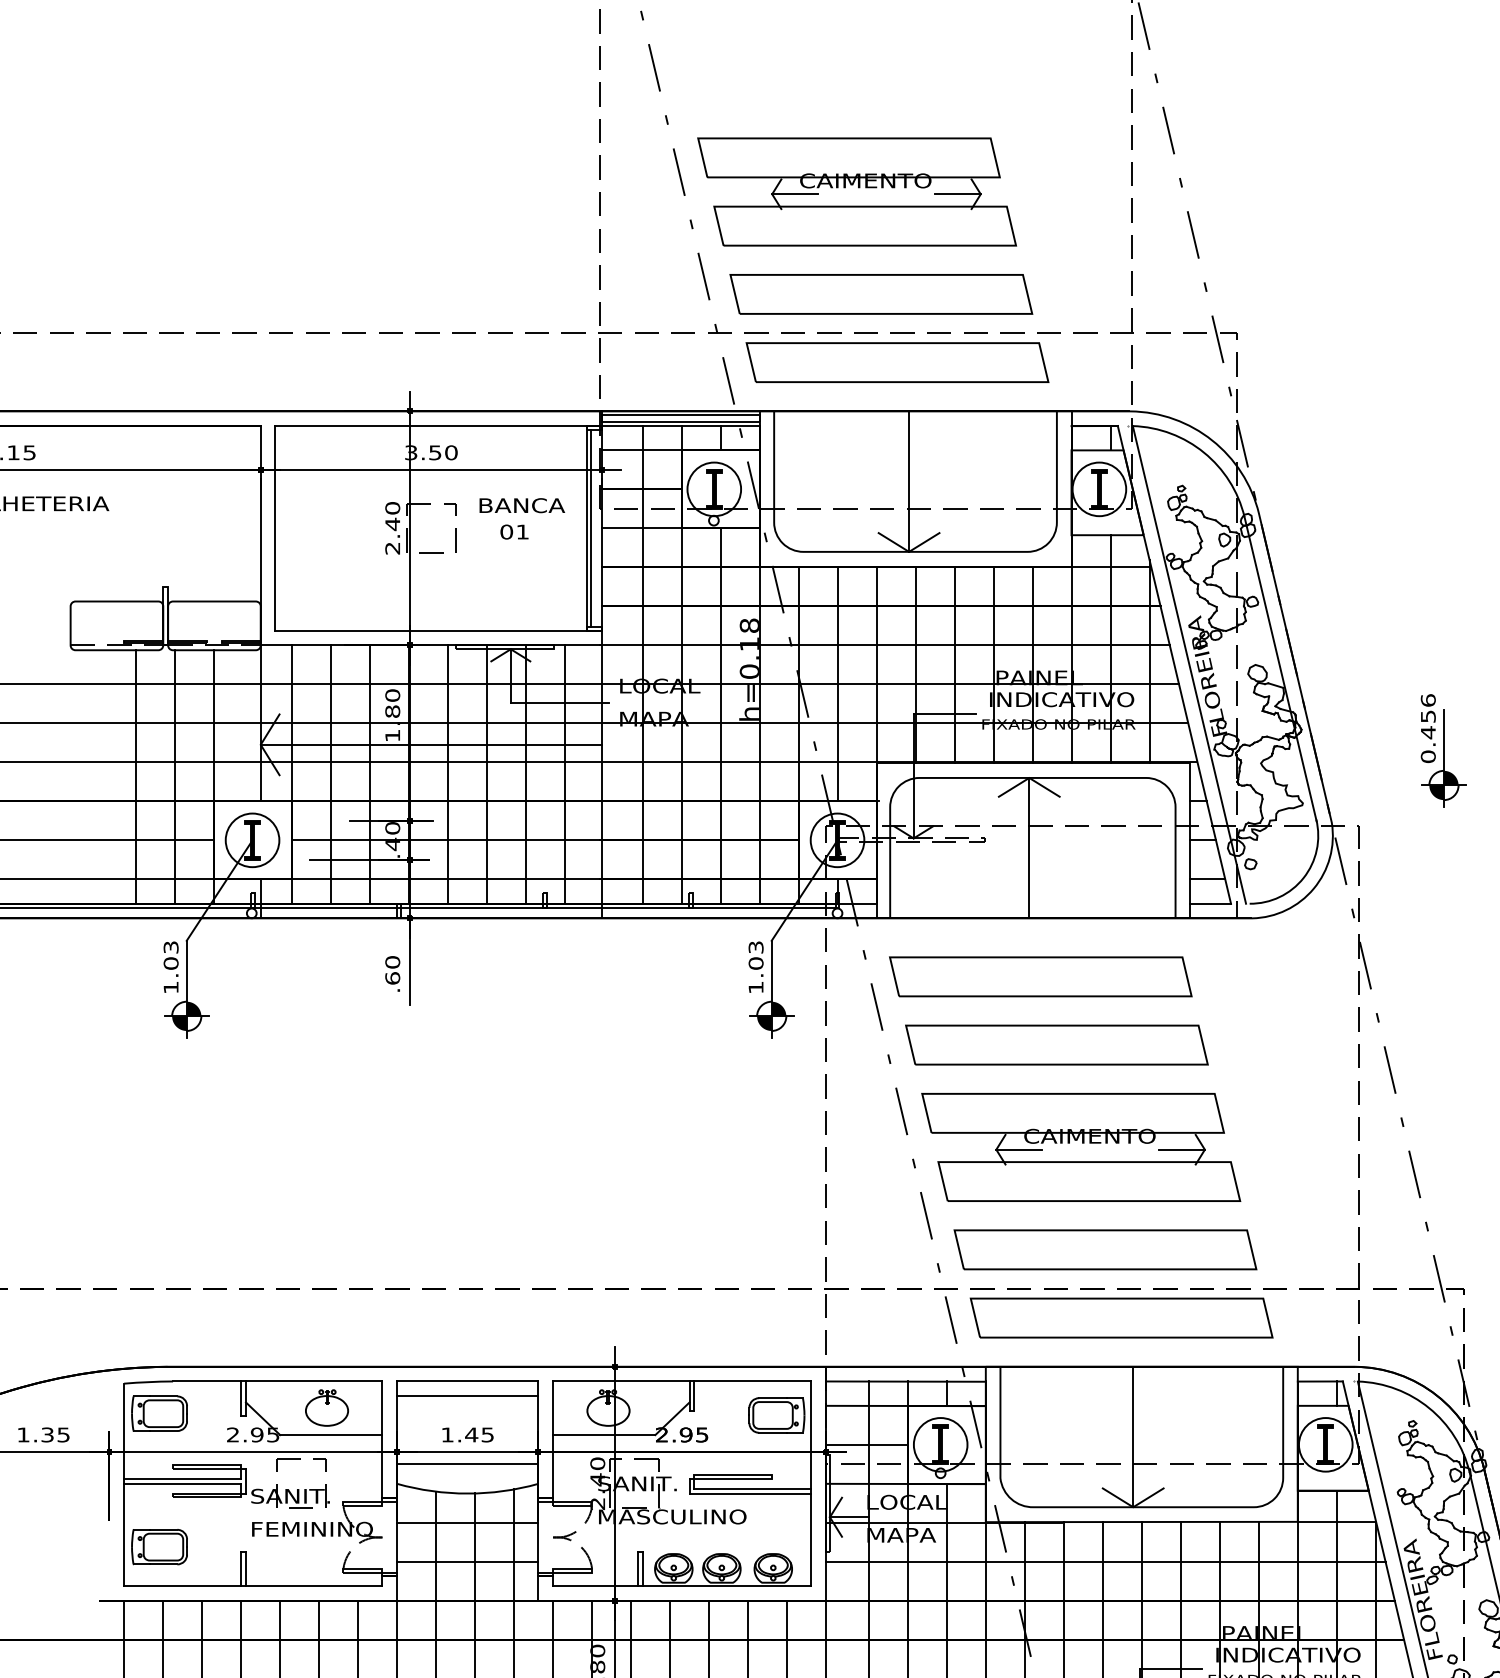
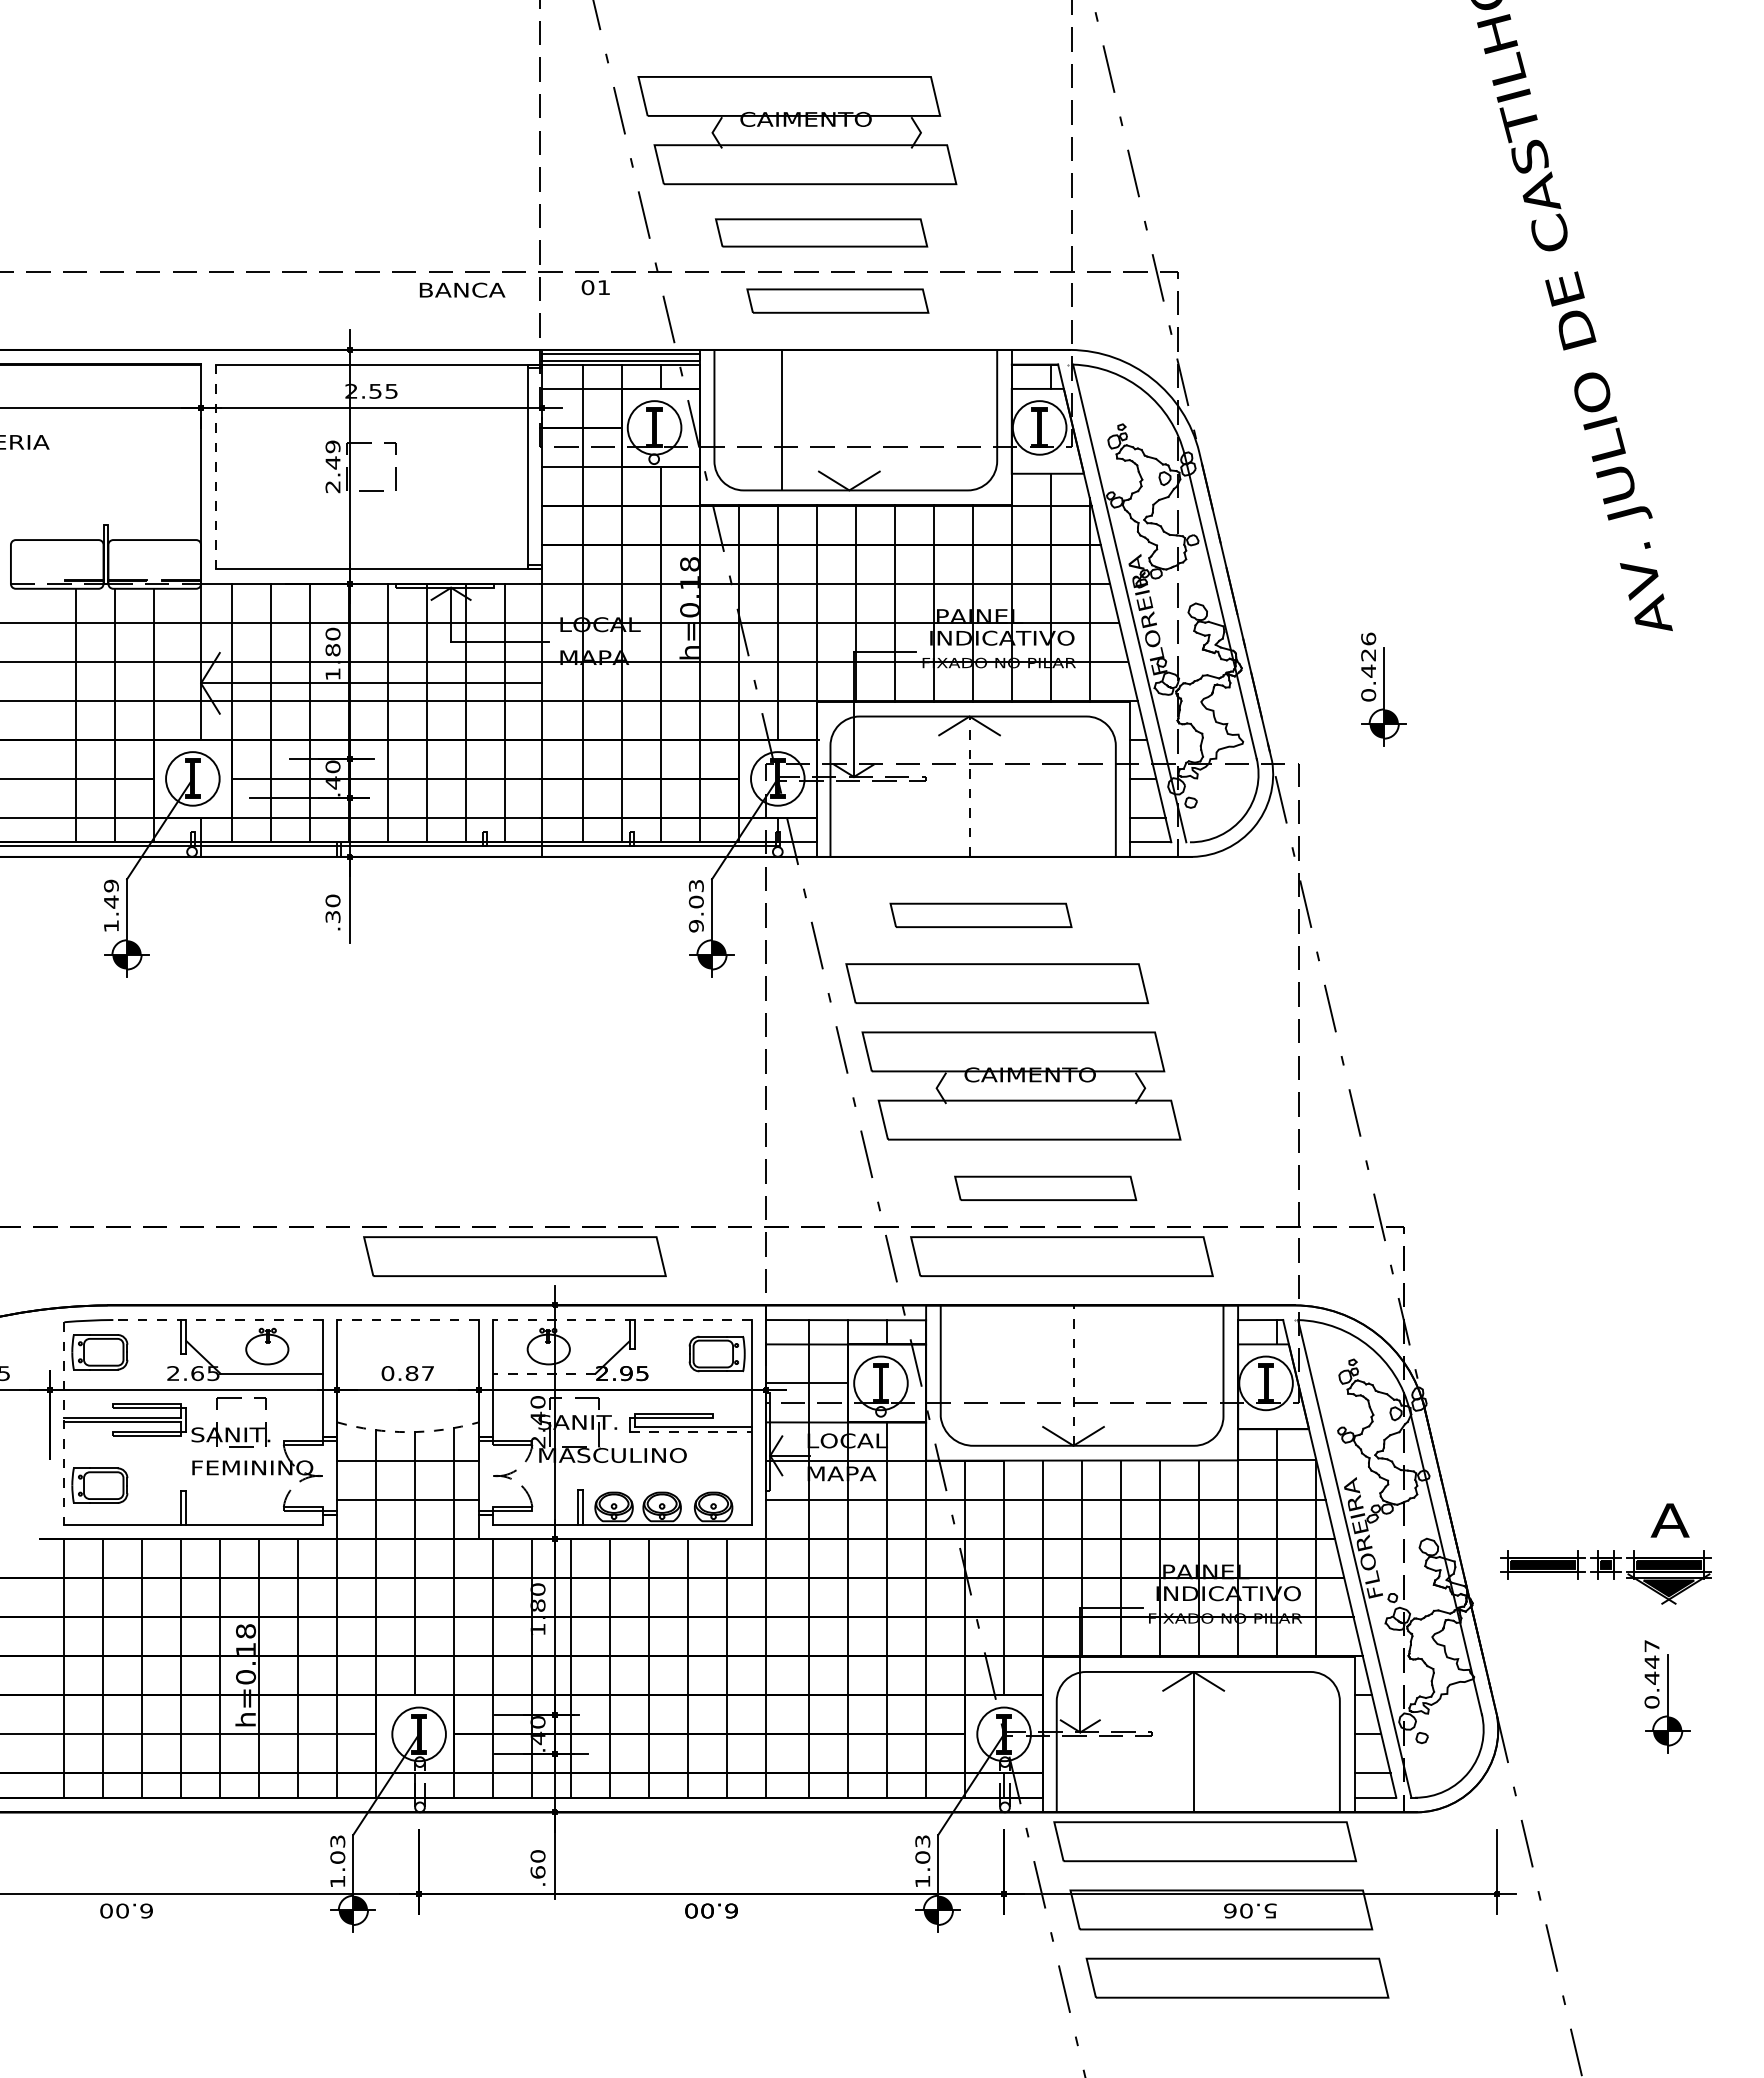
line: (795, 193) -> (735, 132), removed
line: (958, 193) -> (898, 132), removed
part: (881, 293) -> (821, 232), size x0.7
part: (897, 361) -> (837, 300), size x0.6
text: (431, 451) -> (371, 390), 3.50 -> 2.55
line: (909, 481) -> (782, 420), moved
text: (522, 504) -> (462, 289), moved
text: (392, 507) -> (332, 446), 2.40 -> 2.49
line: (275, 527) -> (215, 466), solid -> dashed
line: (591, 527) -> (531, 466), removed
text: (514, 531) -> (595, 287), moved
text: (1428, 716) -> (1368, 655), 0.456 -> 0.426
line: (1029, 847) -> (969, 786), solid -> dashed
text: (171, 954) -> (111, 893), 1.03 -> 1.49
part: (1040, 976) -> (980, 915), size x0.6
text: (392, 977) -> (332, 916), .60 -> .30
text: (755, 987) -> (695, 926), 1.03 -> 9.03
line: (1019, 1149) -> (959, 1088), removed
line: (1182, 1149) -> (1122, 1088), removed
part: (1105, 1249) -> (1045, 1188), size x0.6
part: (574, 1317) -> (514, 1256), added
line: (278, 1381) -> (218, 1320), solid -> dashed
line: (468, 1381) -> (408, 1320), solid -> dashed
line: (682, 1381) -> (622, 1320), solid -> dashed
line: (467, 1395) -> (407, 1334), removed
text: (257, 1434) -> (197, 1373), 2.95 -> 2.65
text: (467, 1434) -> (407, 1373), 1.45 -> 0.87
line: (604, 1434) -> (544, 1373), solid -> dashed
line: (1133, 1436) -> (1073, 1375), solid -> dashed
line: (467, 1463) -> (407, 1402), removed
line: (124, 1484) -> (64, 1423), solid -> dashed
arc: (468, 1493) -> (408, 1432), solid -> dashed
line: (750, 1493) -> (690, 1432), solid -> dashed

